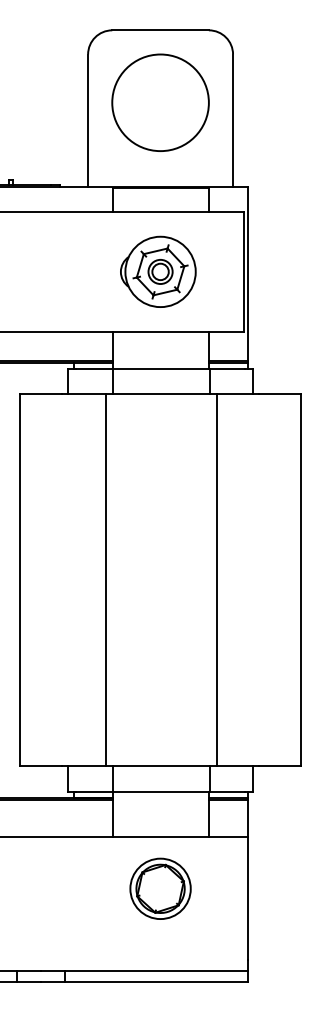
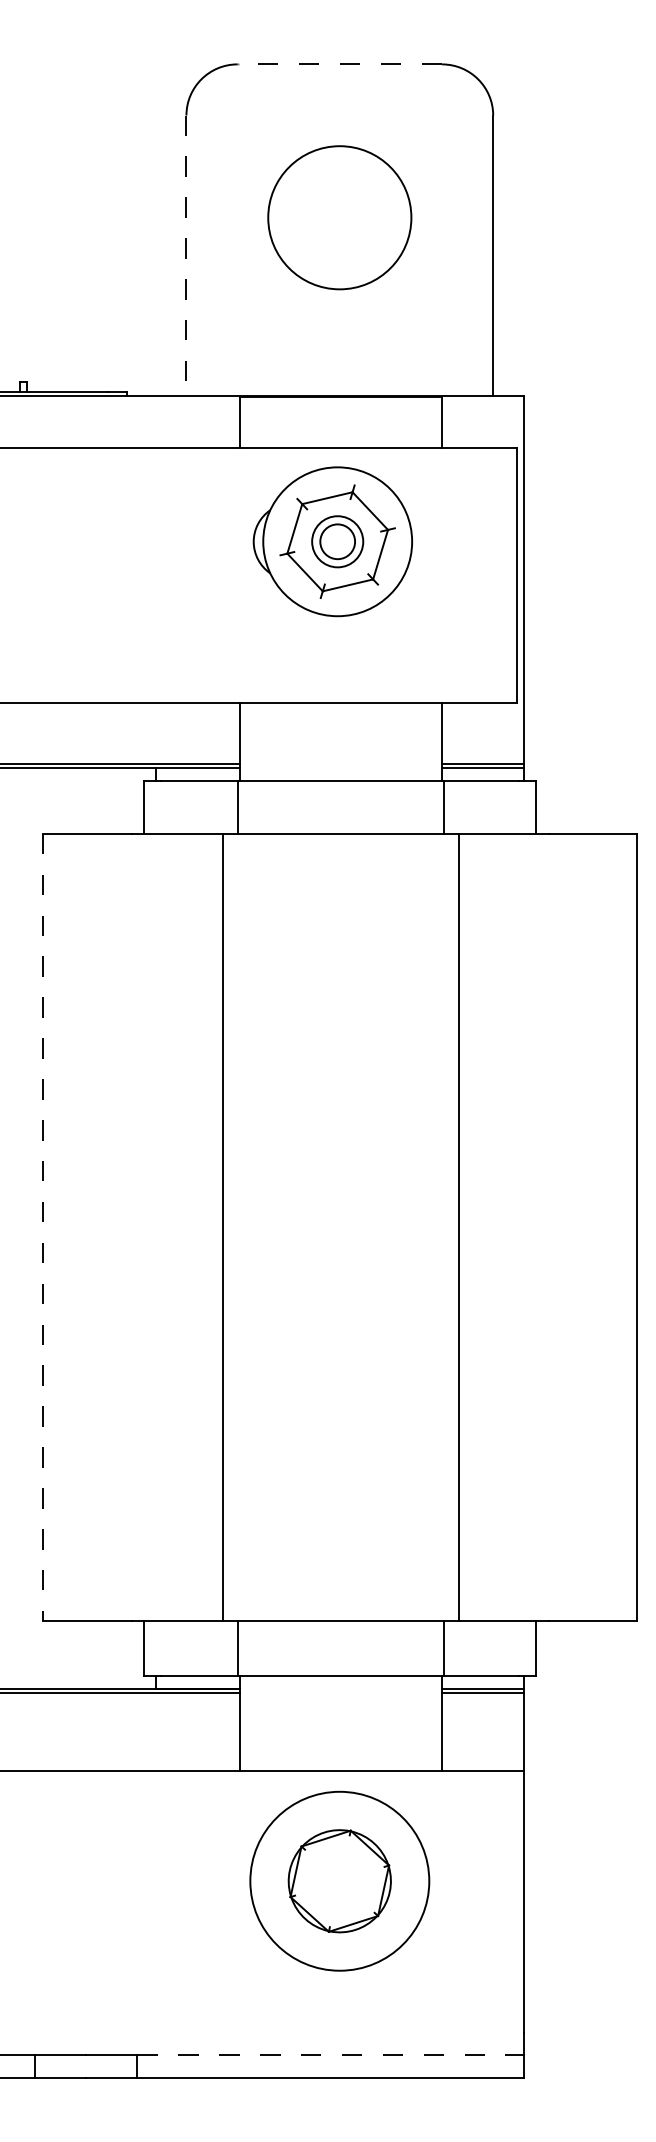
line: (160, 30) -> (339, 64), solid -> dashed
circle: (160, 102) -> (339, 217), size x0.7
line: (88, 121) -> (187, 257), solid -> dashed
part: (158, 271) -> (333, 540), moved
line: (20, 580) -> (43, 1228), solid -> dashed
circle: (160, 888) -> (339, 1880), size x1.4
line: (156, 971) -> (331, 2056), solid -> dashed

